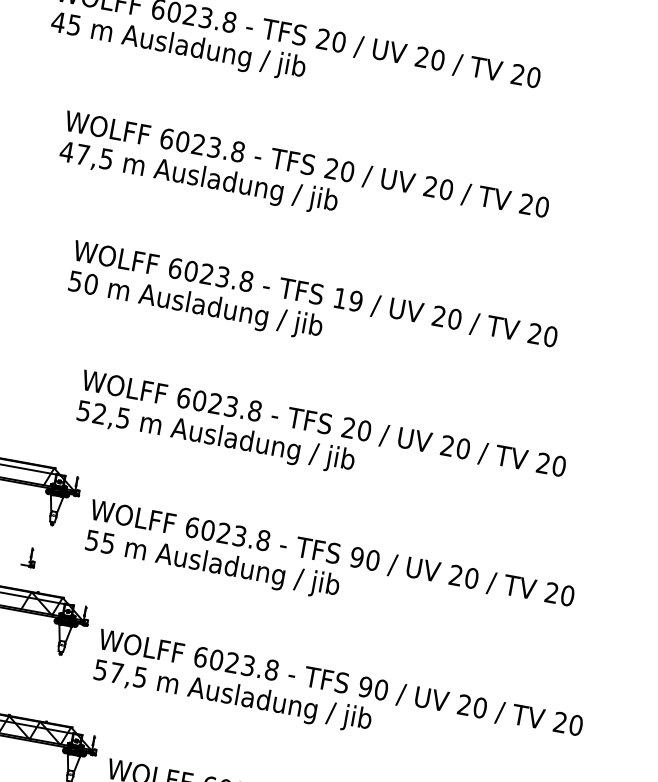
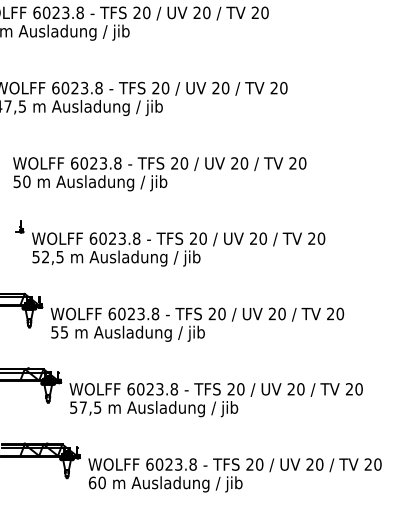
text: (348, 299) -> (179, 163), 19 -> 20
part: (29, 556) -> (19, 226), moved
text: (357, 558) -> (212, 314), 90 -> 20
text: (364, 687) -> (230, 389), 90 -> 20

